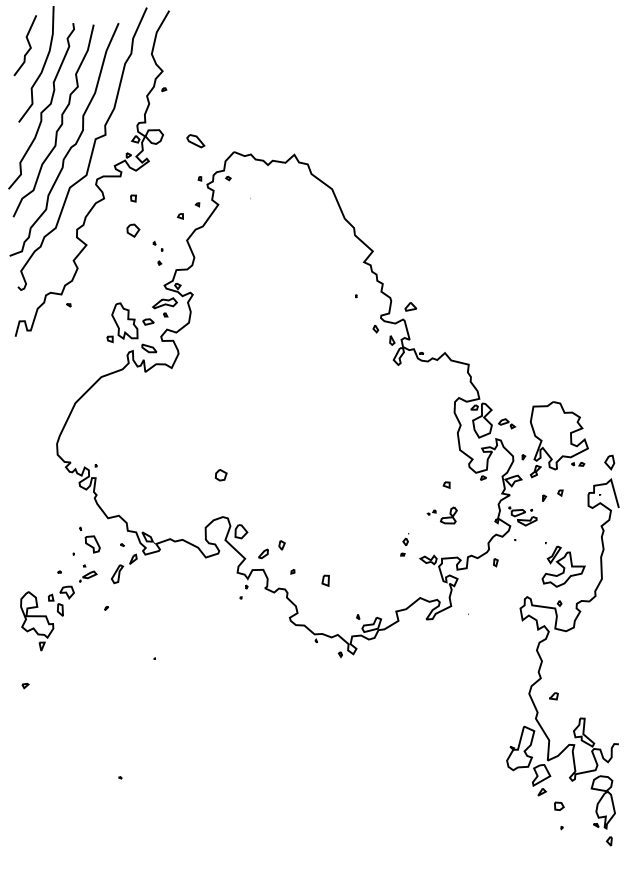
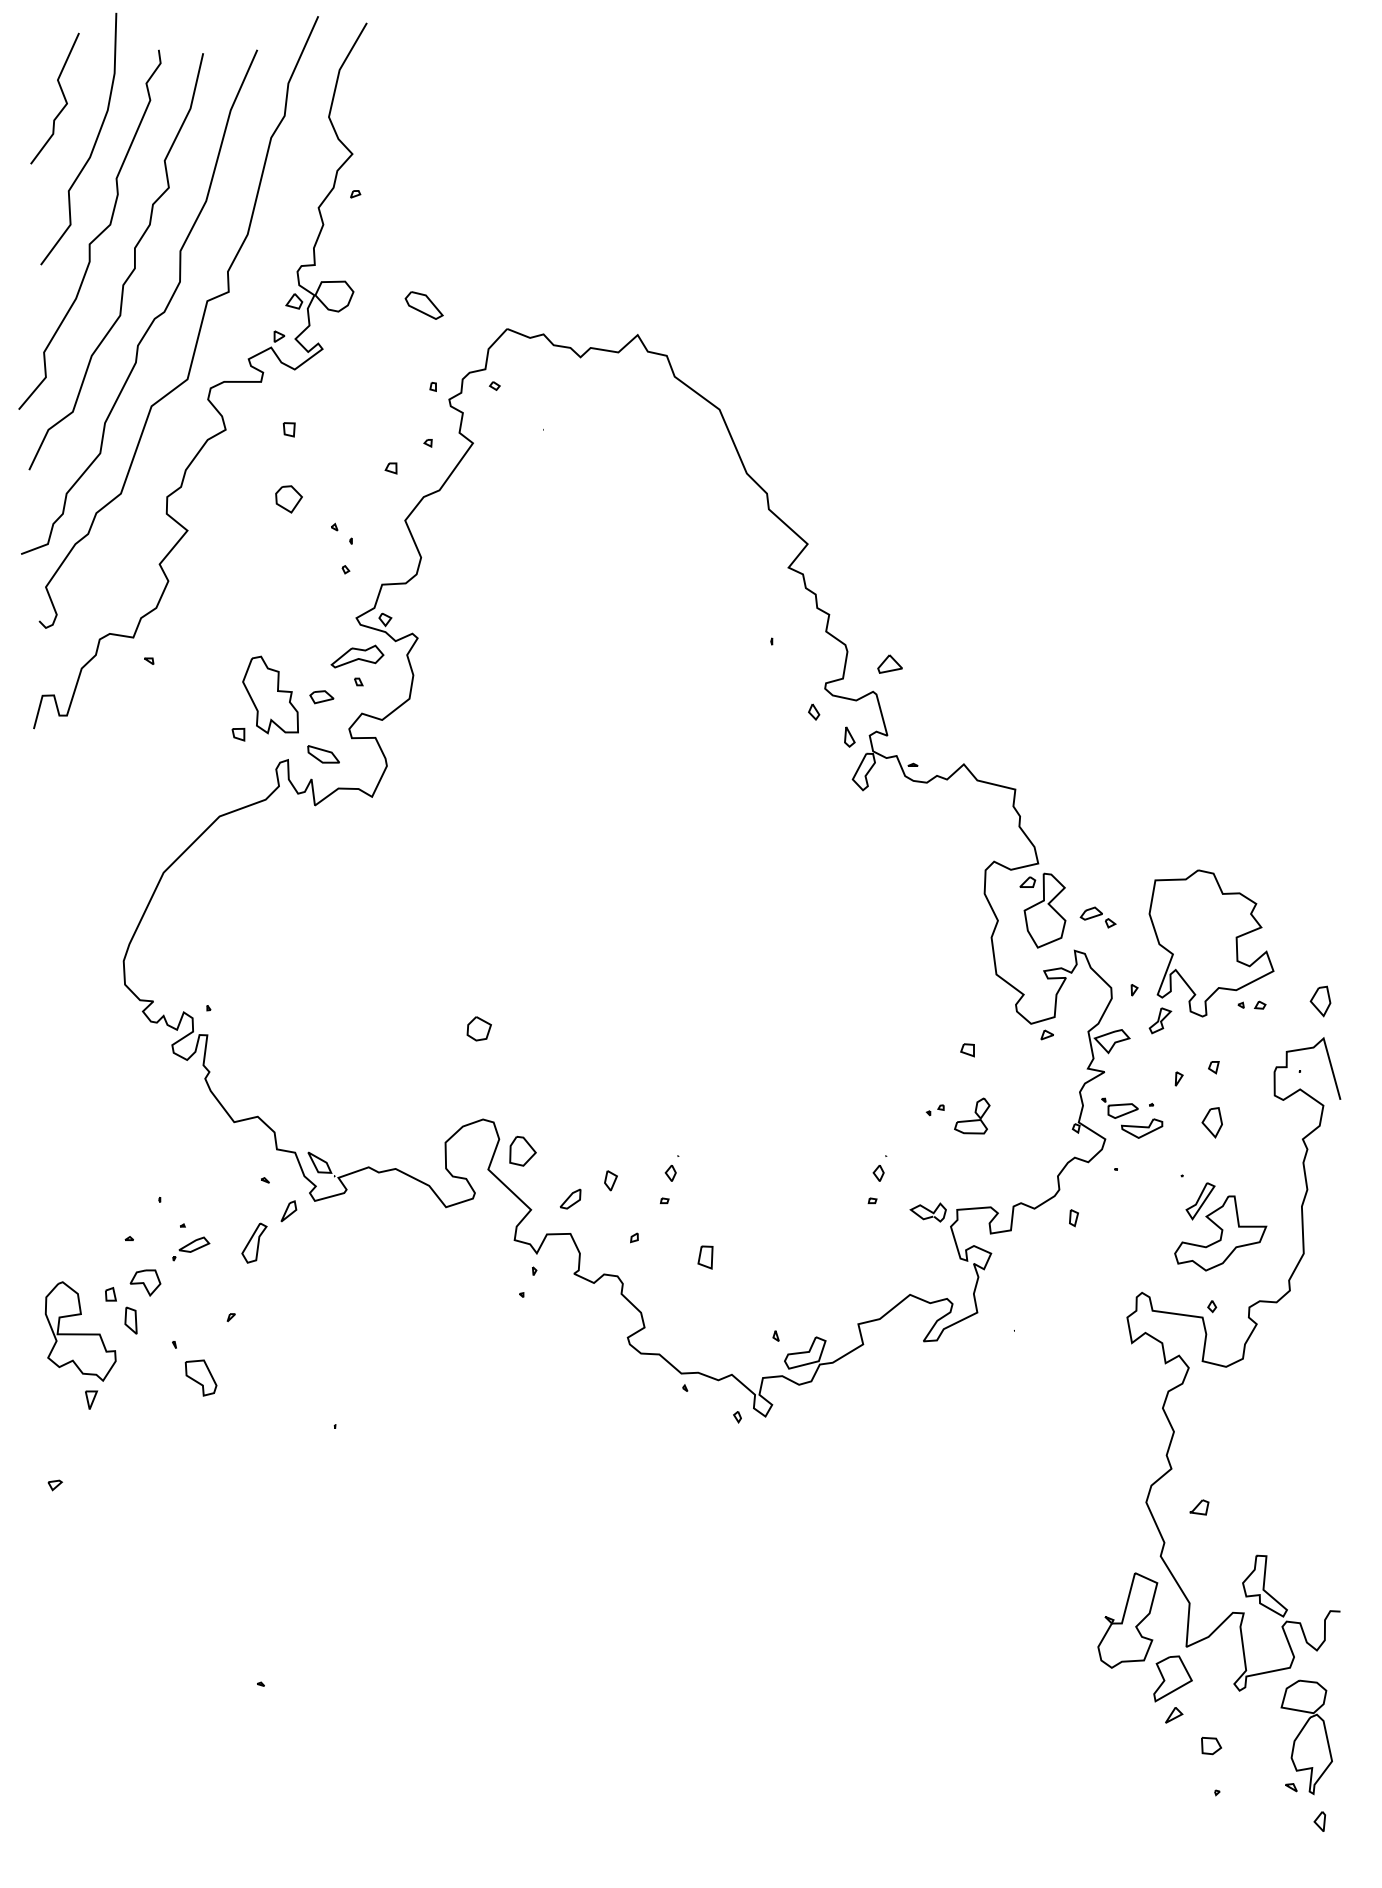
part: (559, 518) -> (1211, 1122), added
part: (89, 539) -> (193, 1367), moved
part: (308, 544) -> (668, 1178), added

